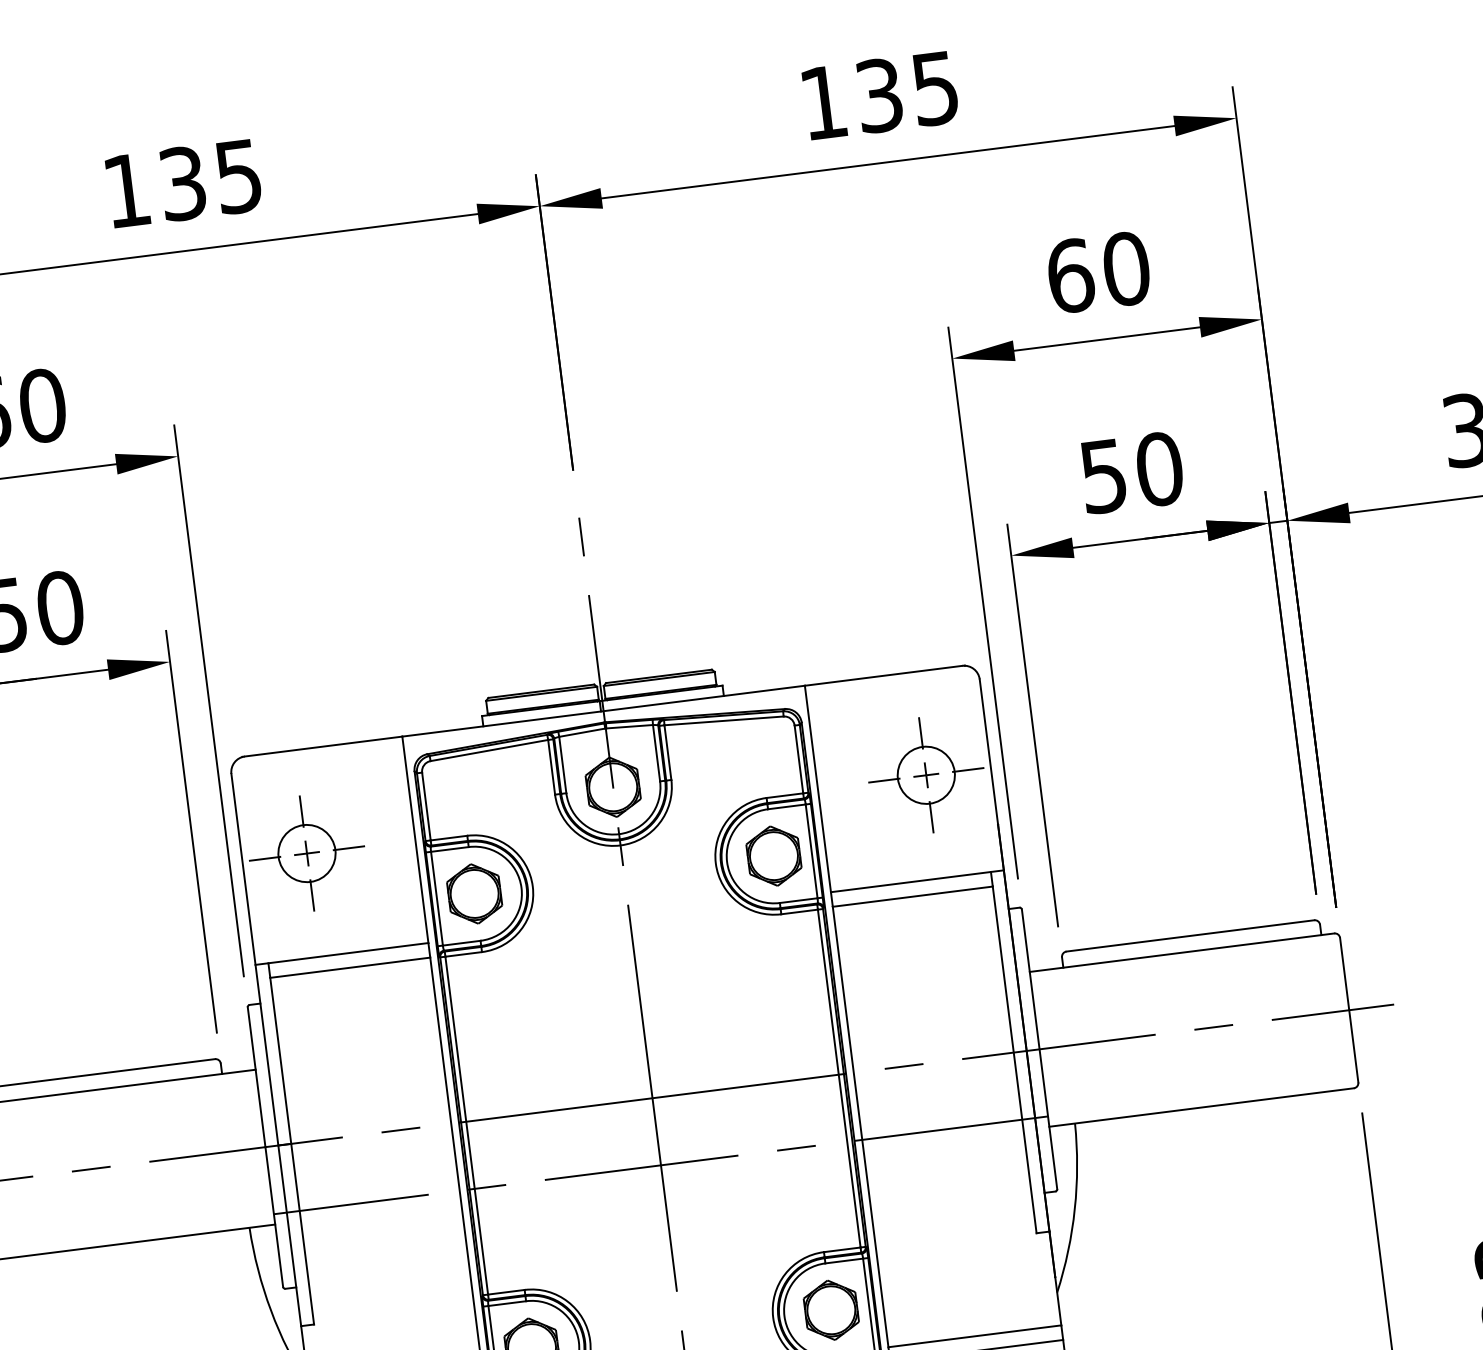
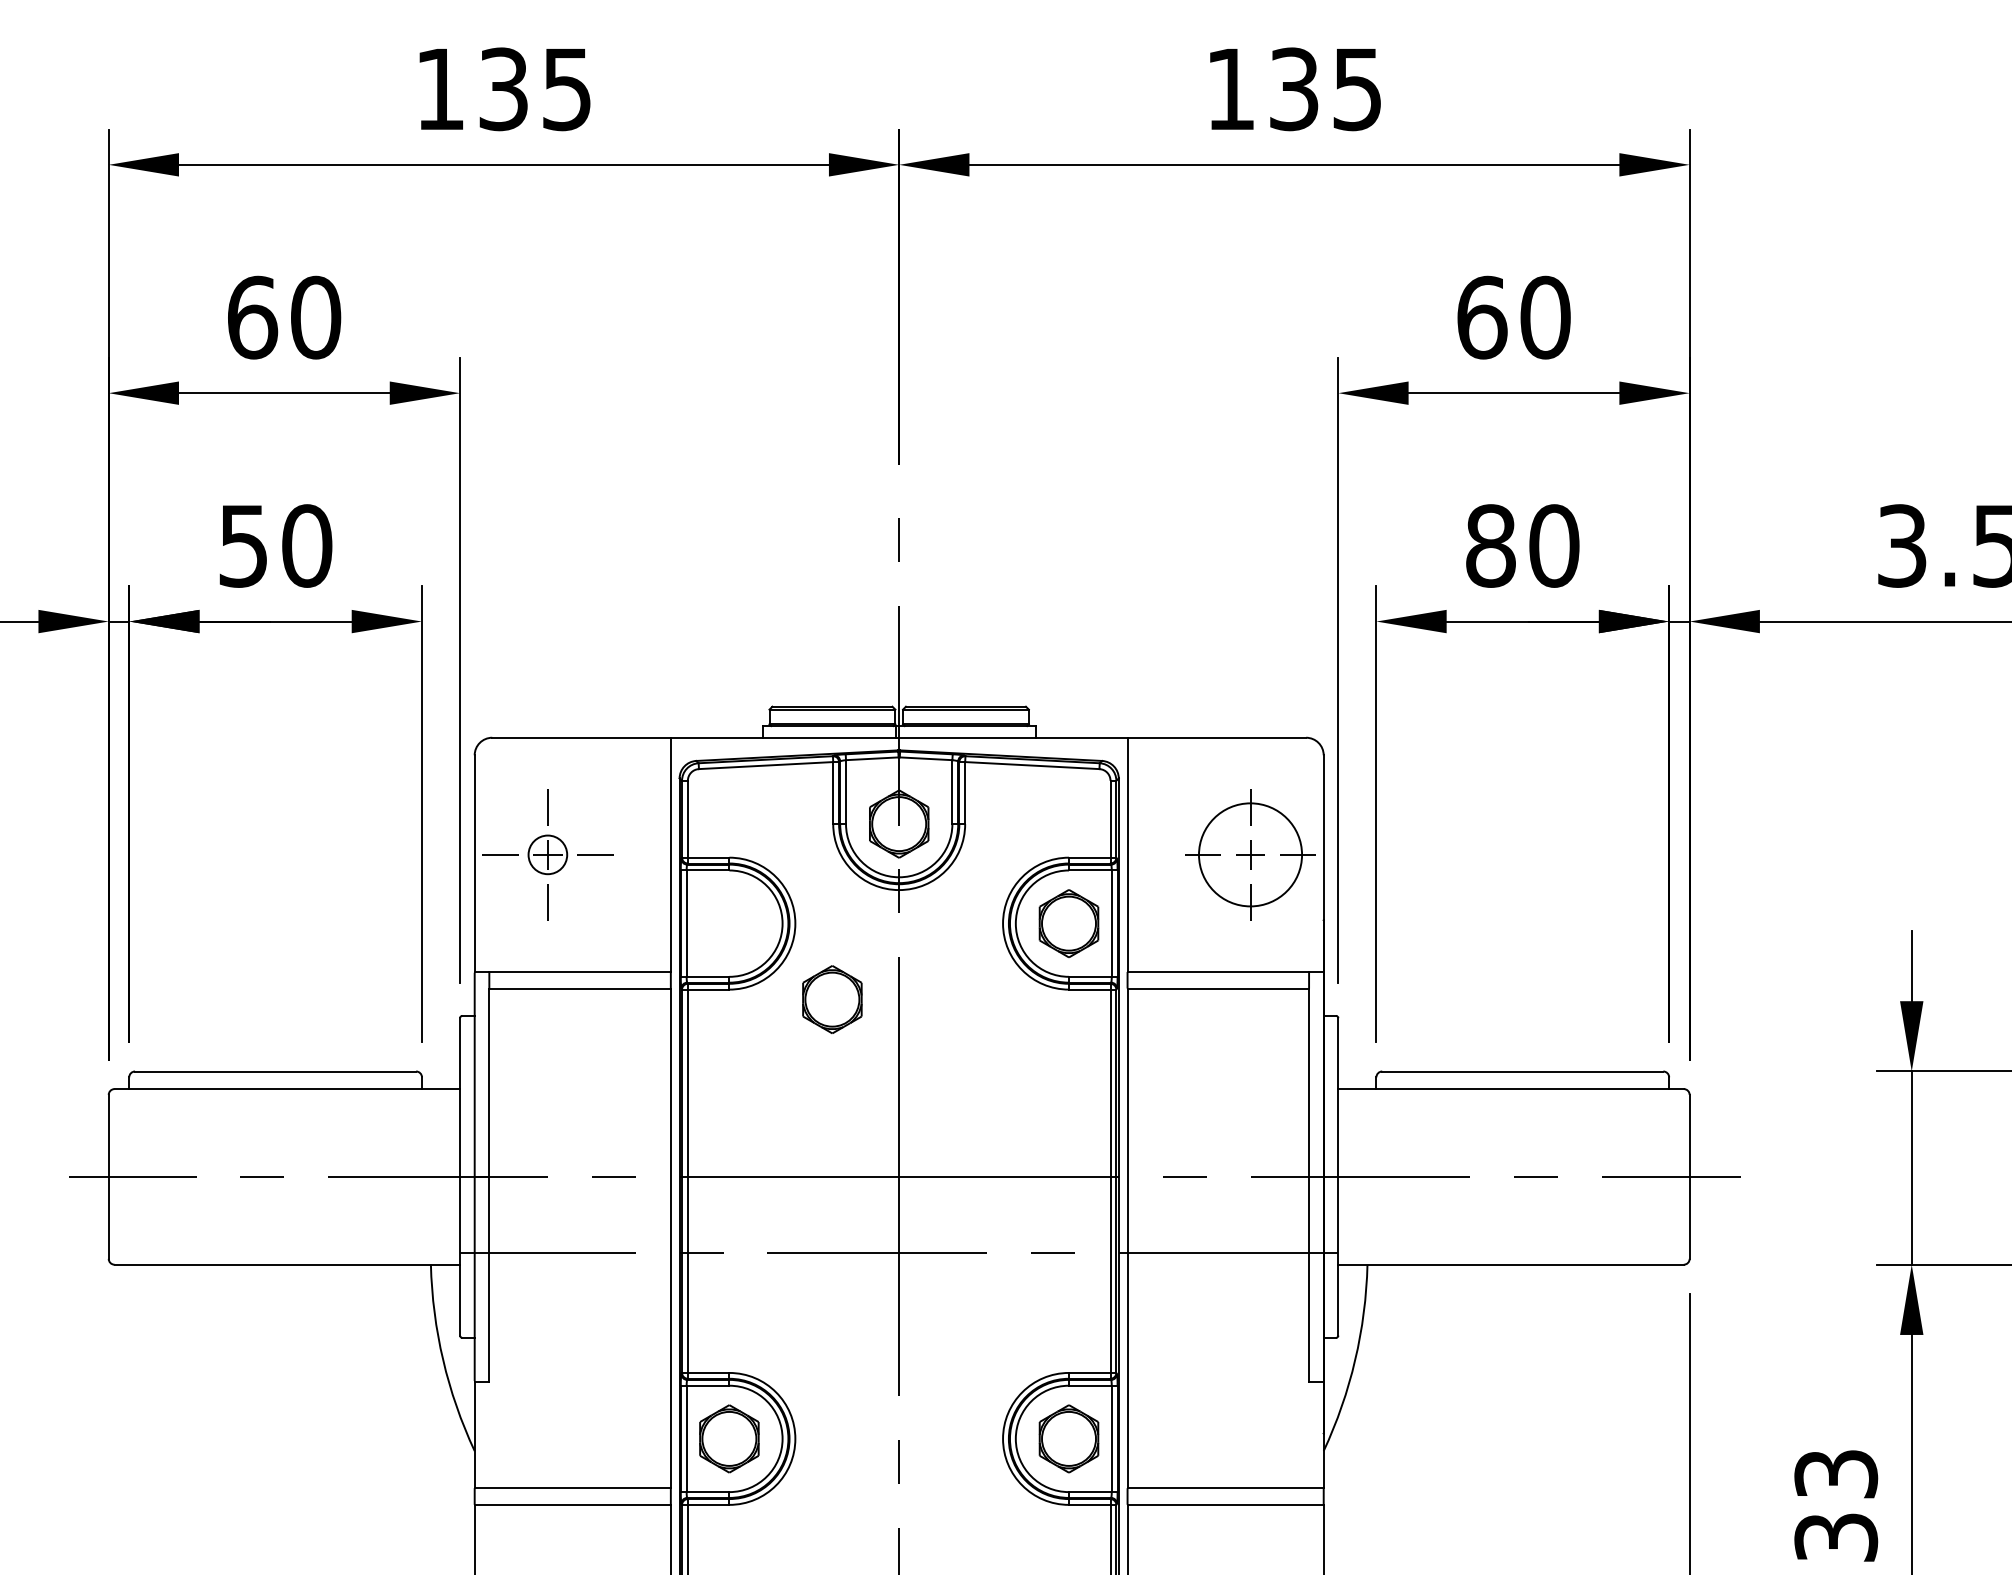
text: (1103, 475) -> (1490, 545), 50 -> 80
circle: (926, 774) -> (1250, 854), size x1.6
circle: (306, 853) -> (547, 854), size x0.6
part: (474, 893) -> (832, 999), moved

